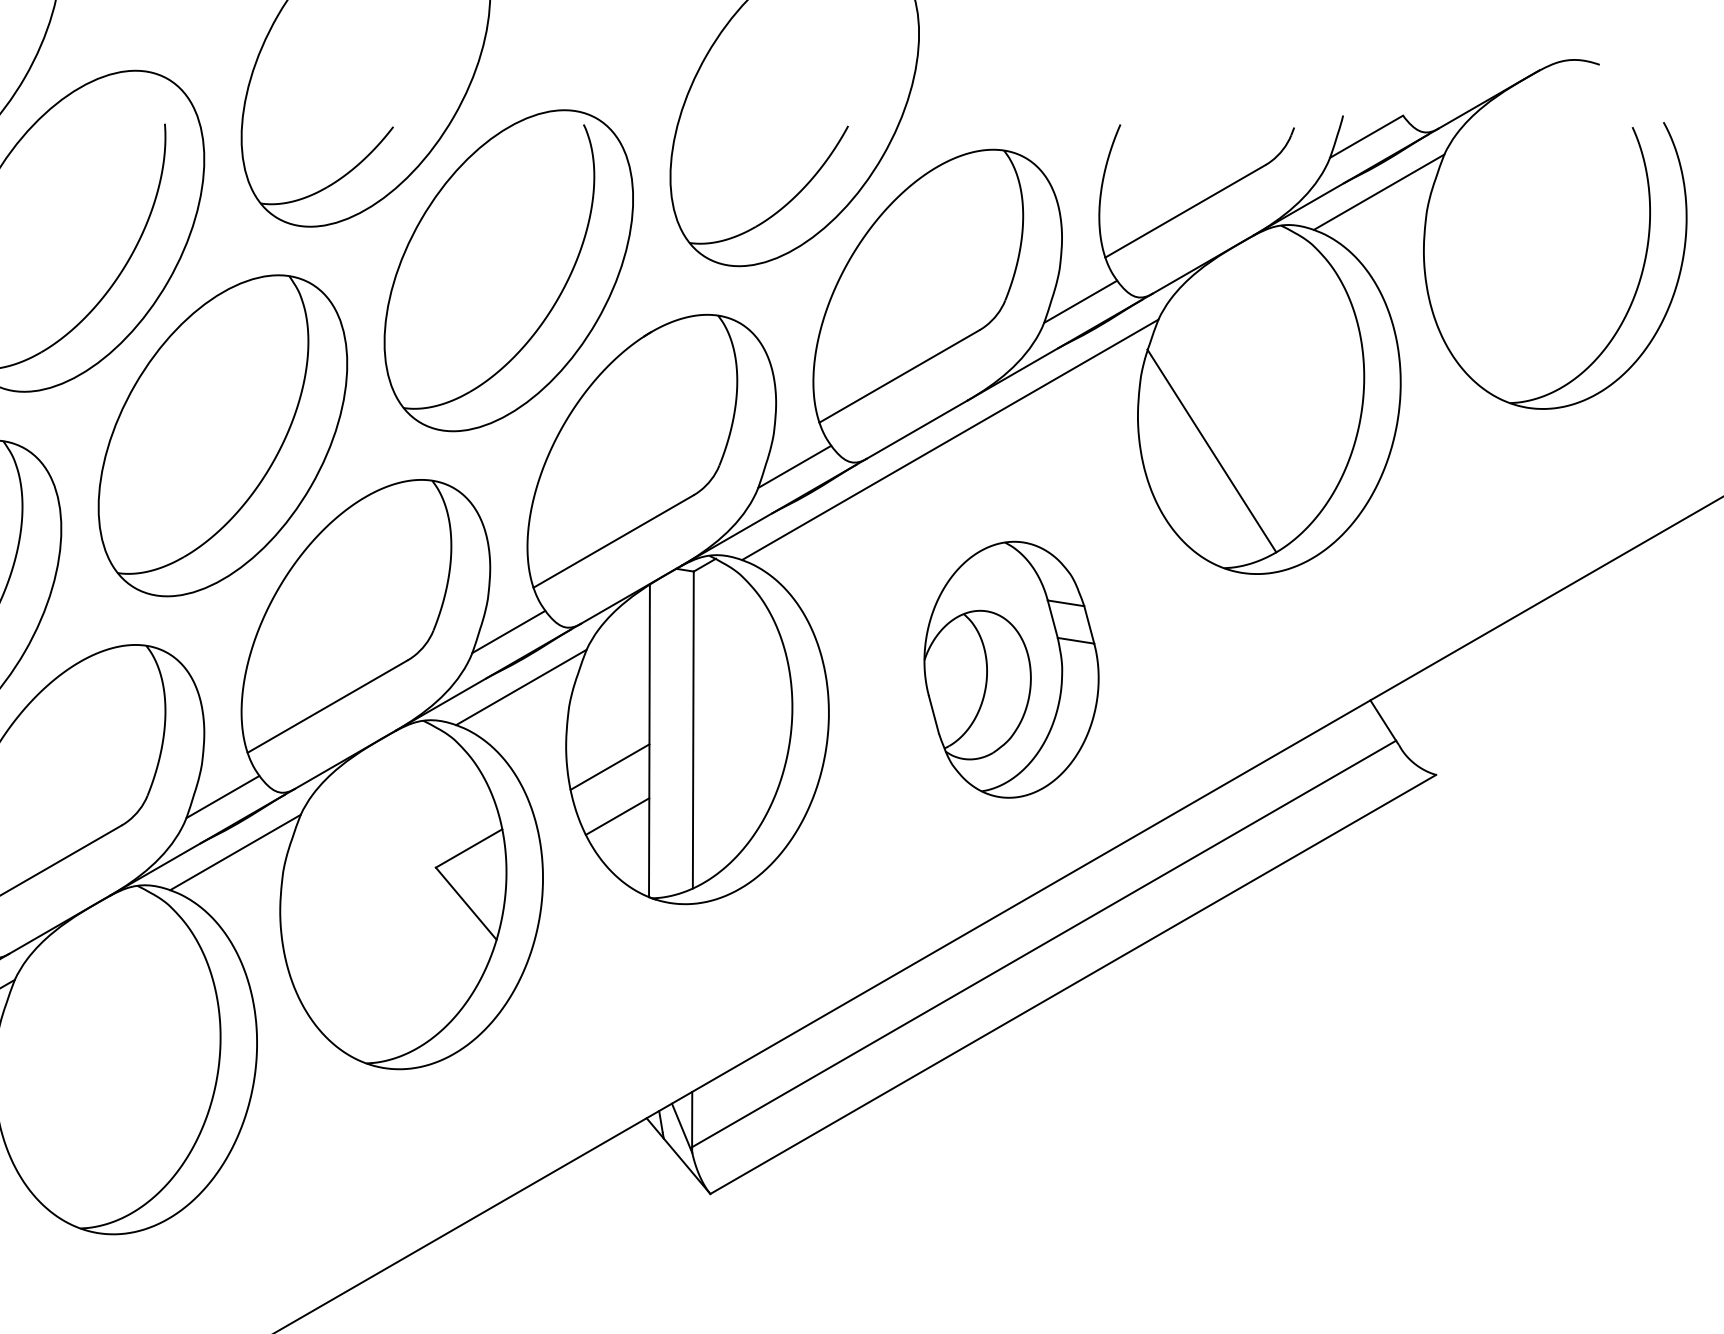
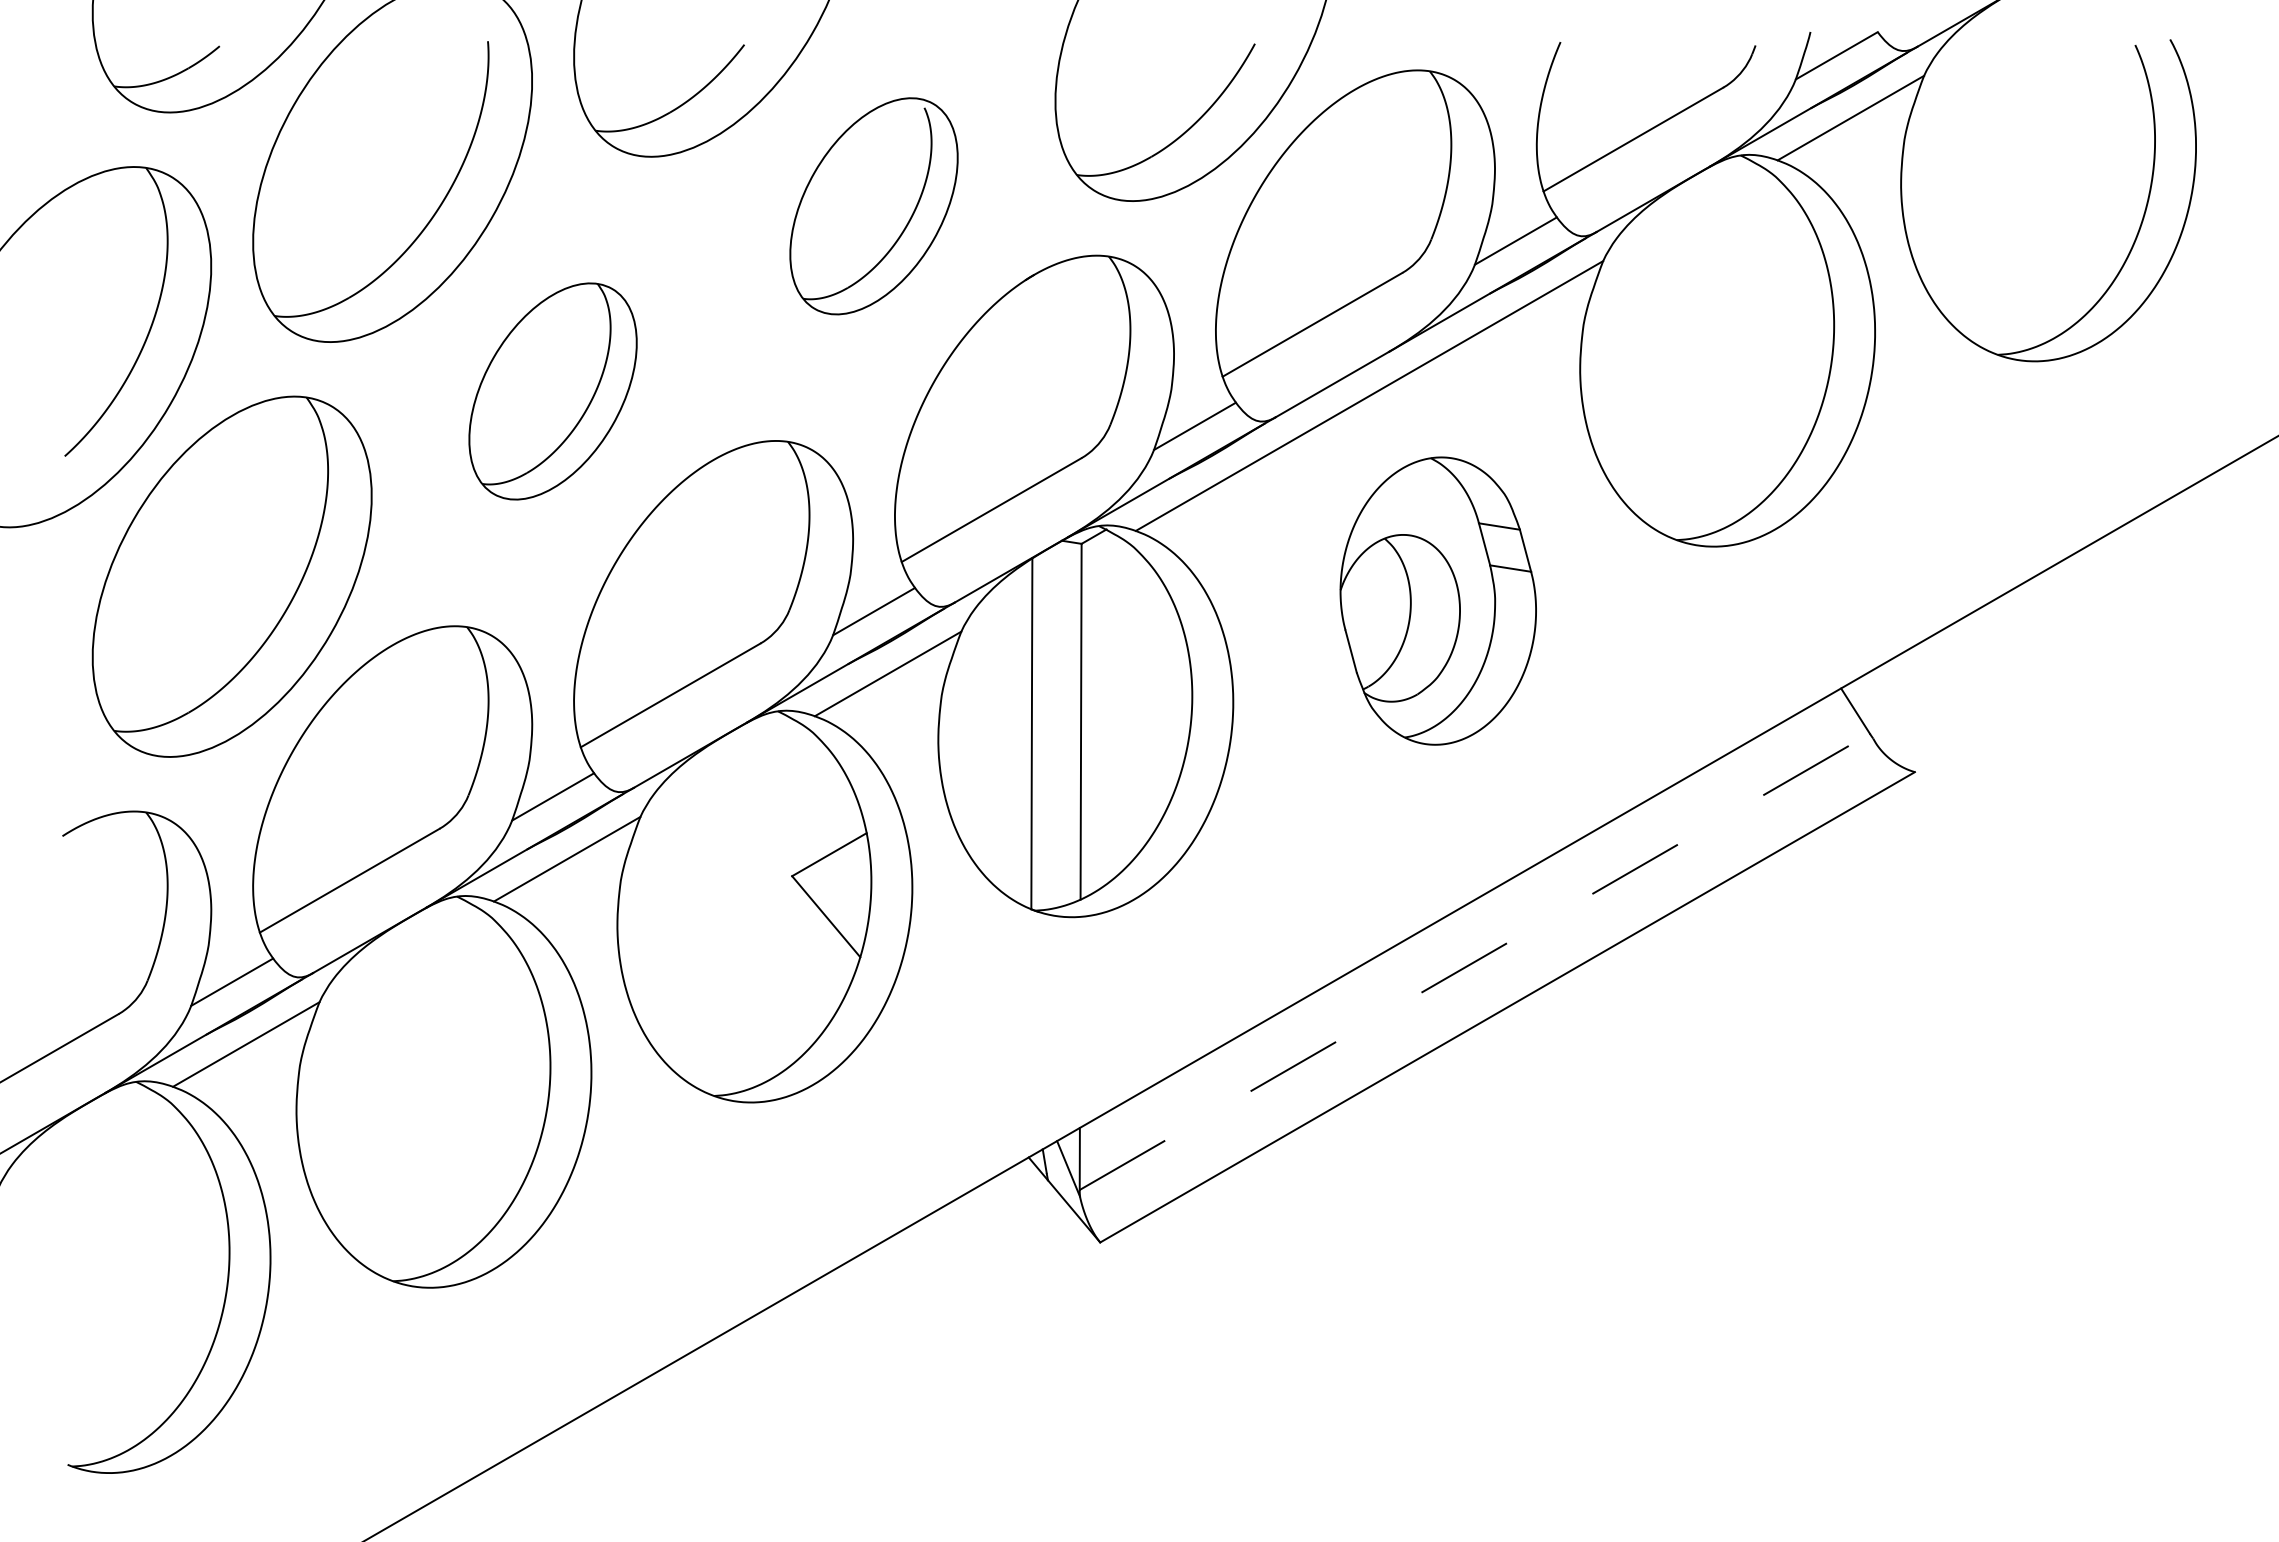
part: (508, 271) -> (873, 206), size x0.6
part: (222, 435) -> (552, 391), size x0.6
line: (1211, 450) -> (1662, 408), removed
part: (1010, 669) -> (1437, 600), moved
line: (609, 766) -> (987, 762), removed
line: (617, 816) -> (995, 818), removed
line: (1044, 943) -> (1475, 961), solid -> dashed

